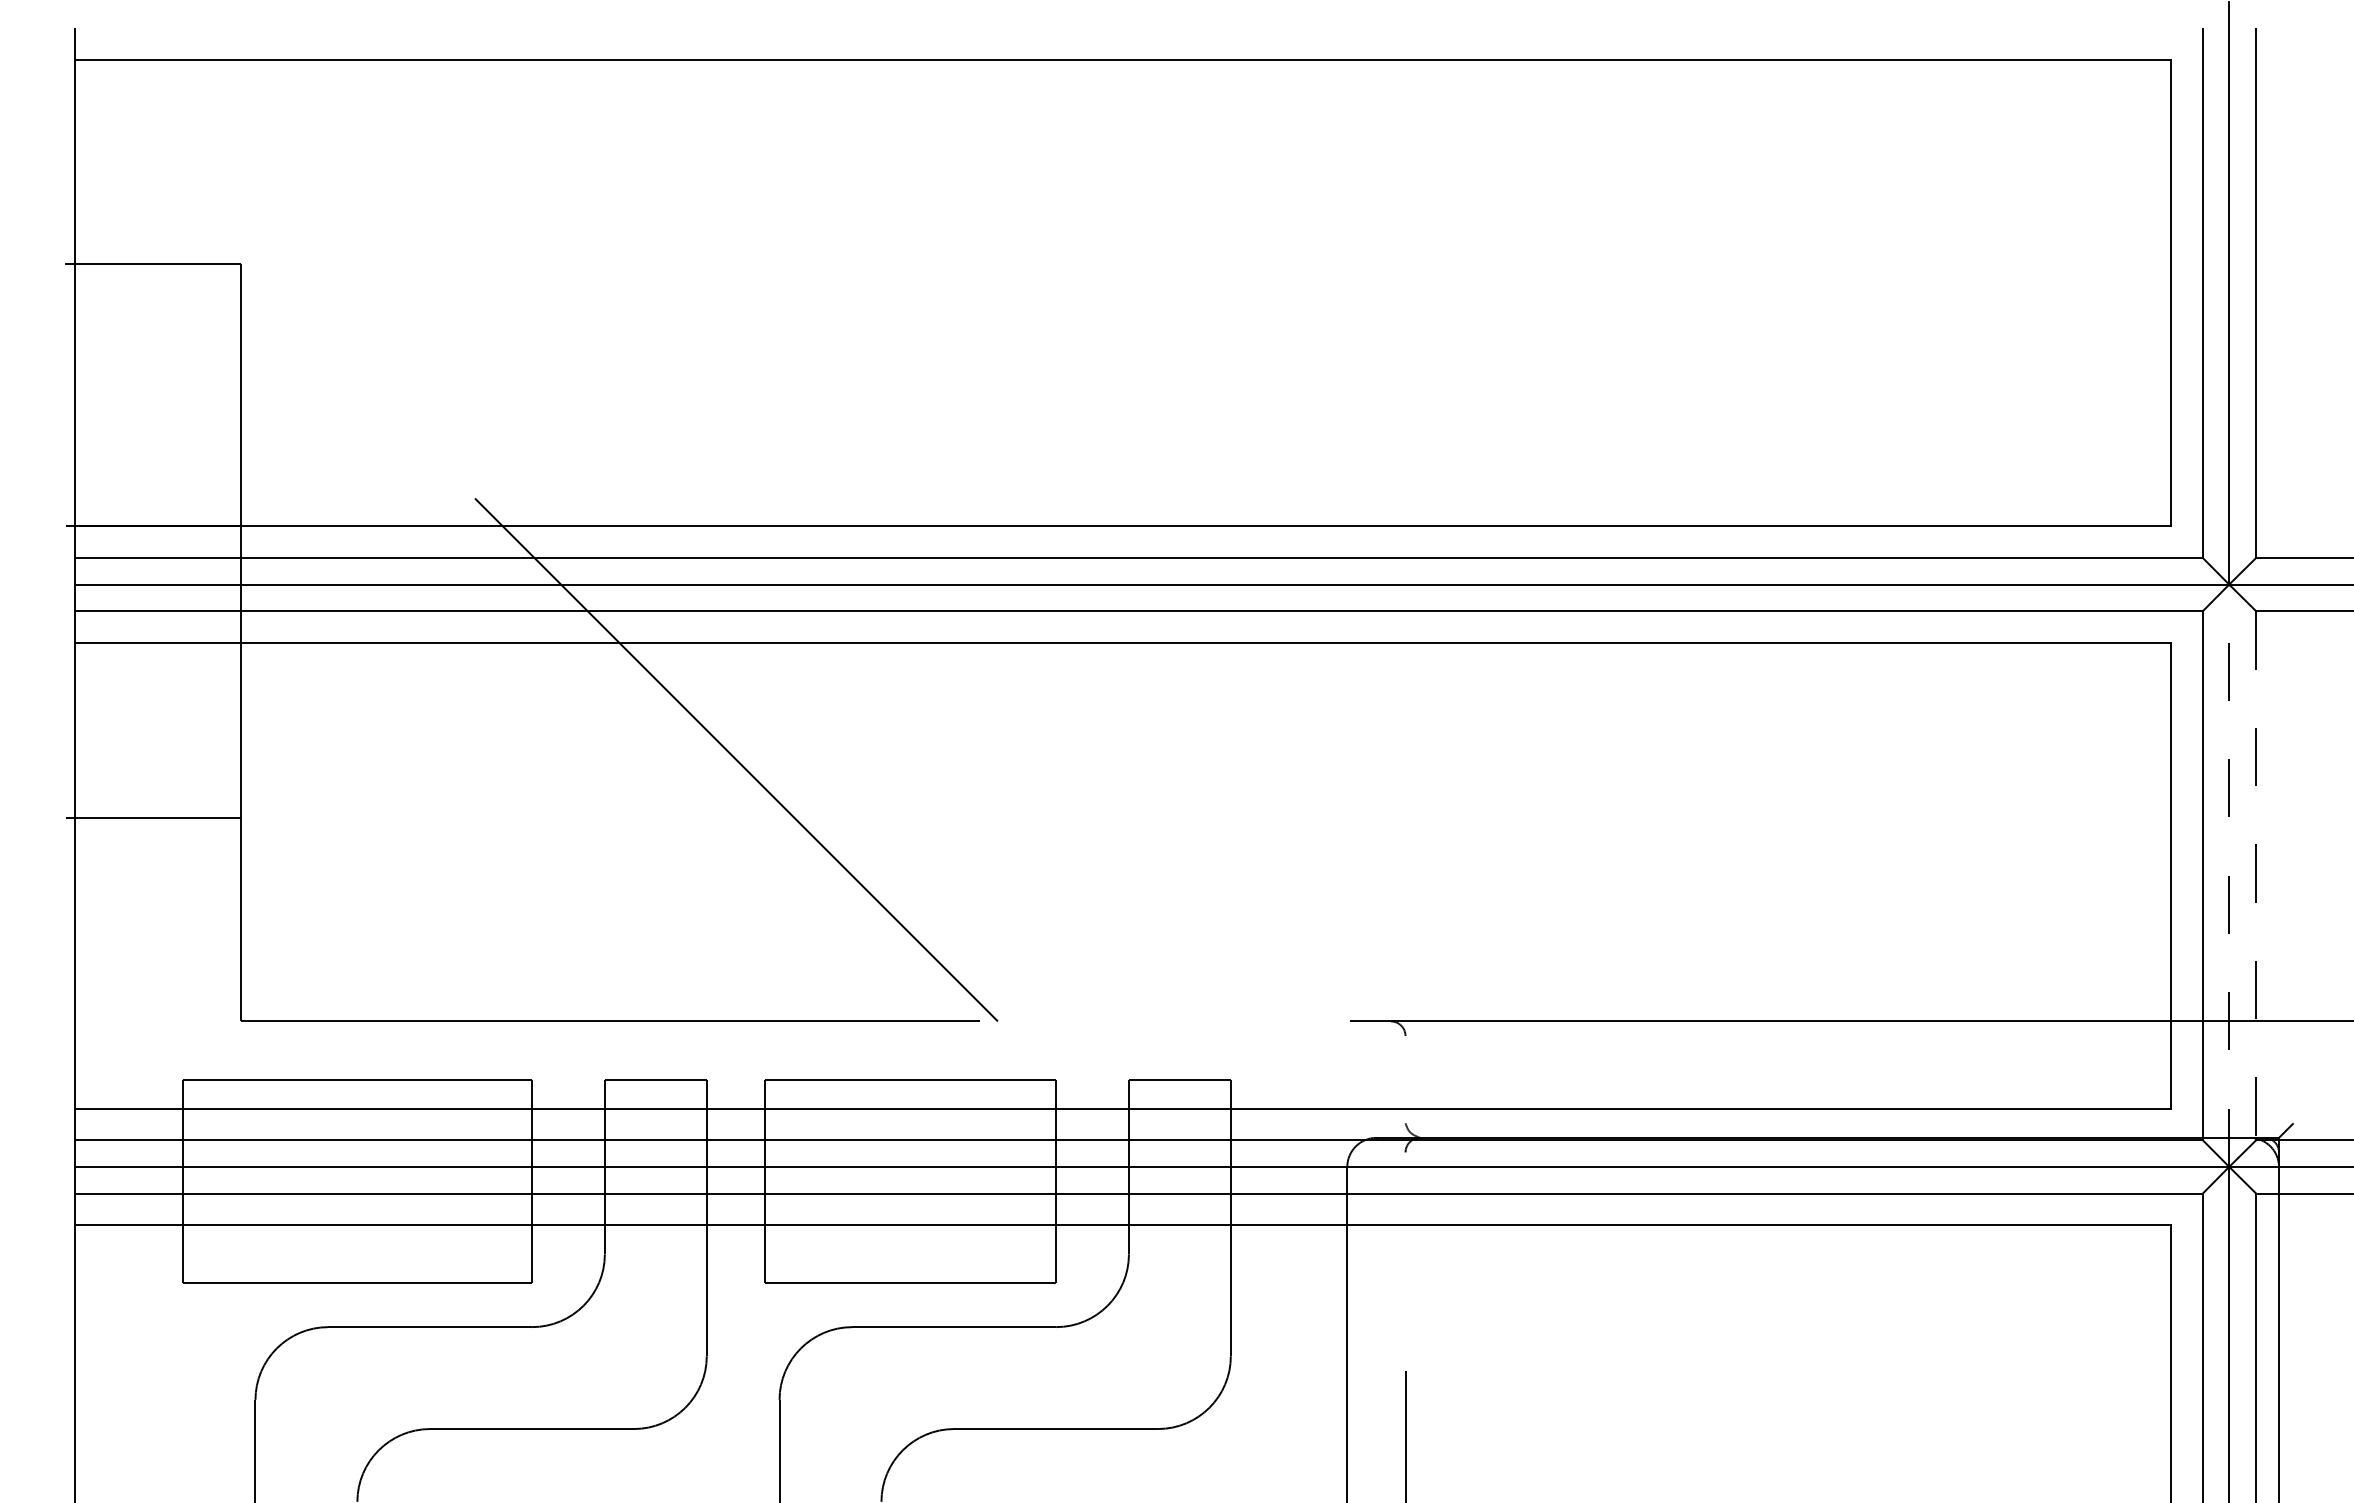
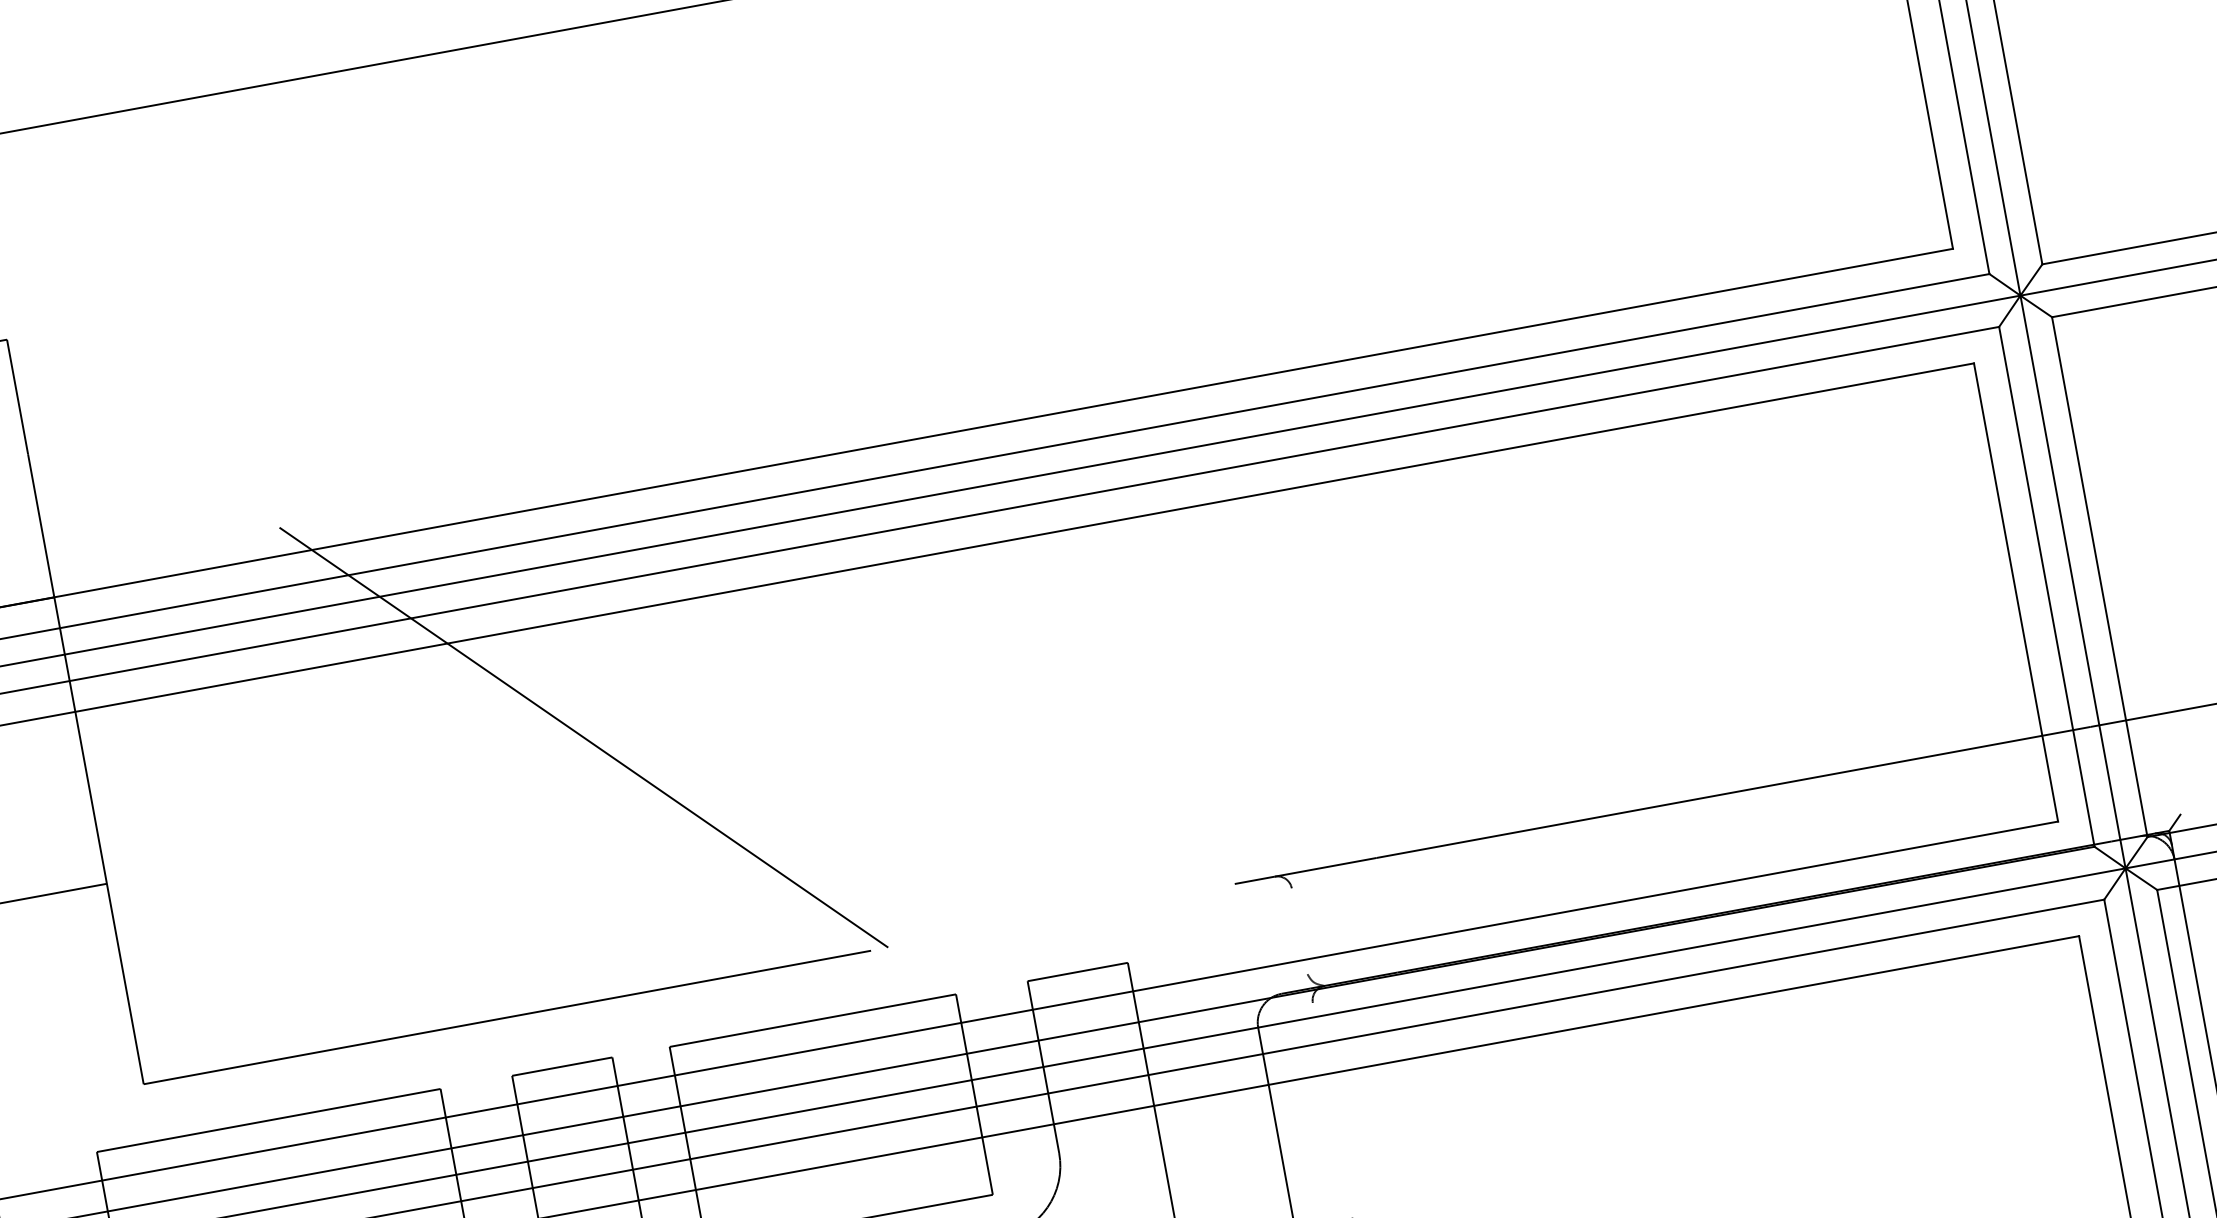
line: (2229, 875) -> (2073, 581), dashed -> solid
line: (2256, 876) -> (2100, 577), dashed -> solid

